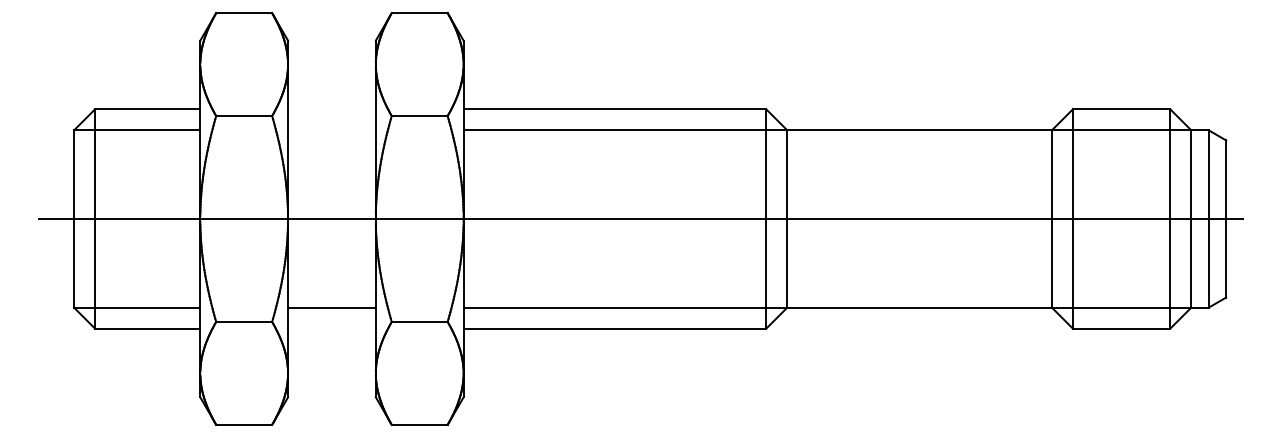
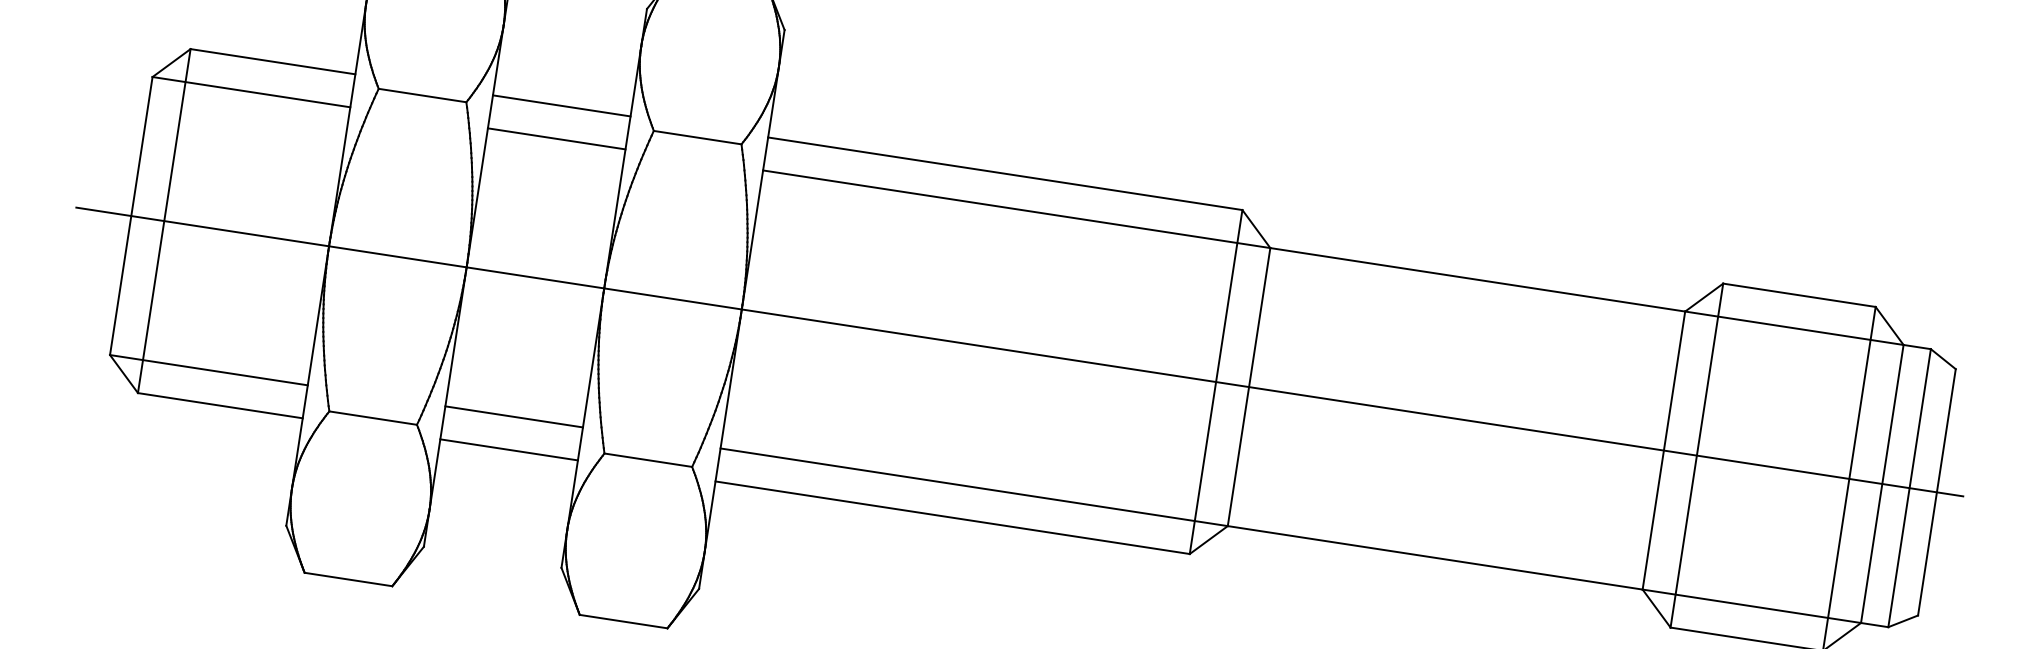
line: (331, 109) -> (560, 106), added
line: (331, 130) -> (555, 139), added
line: (331, 328) -> (508, 449), added

